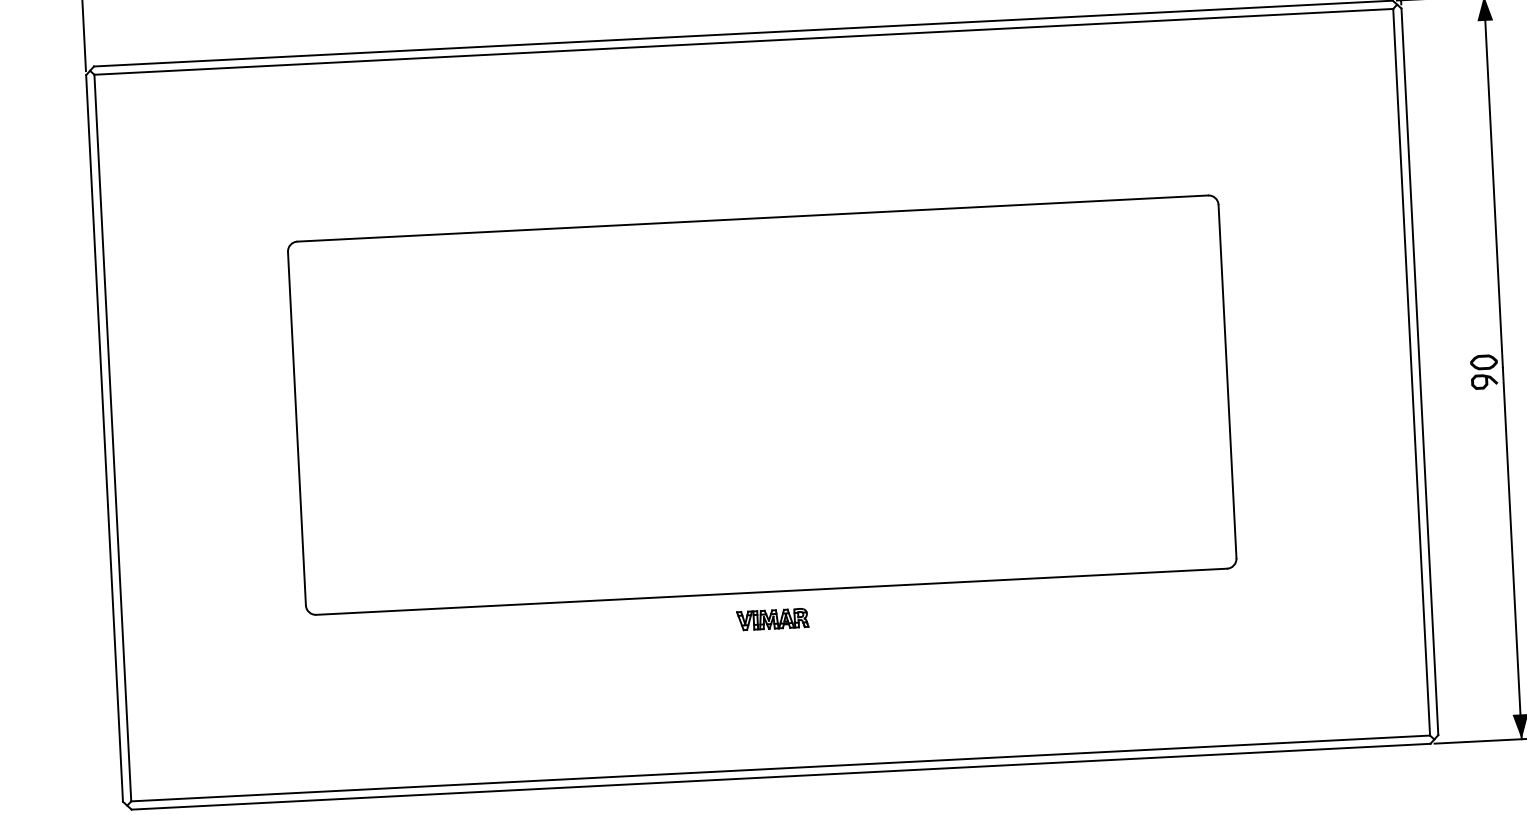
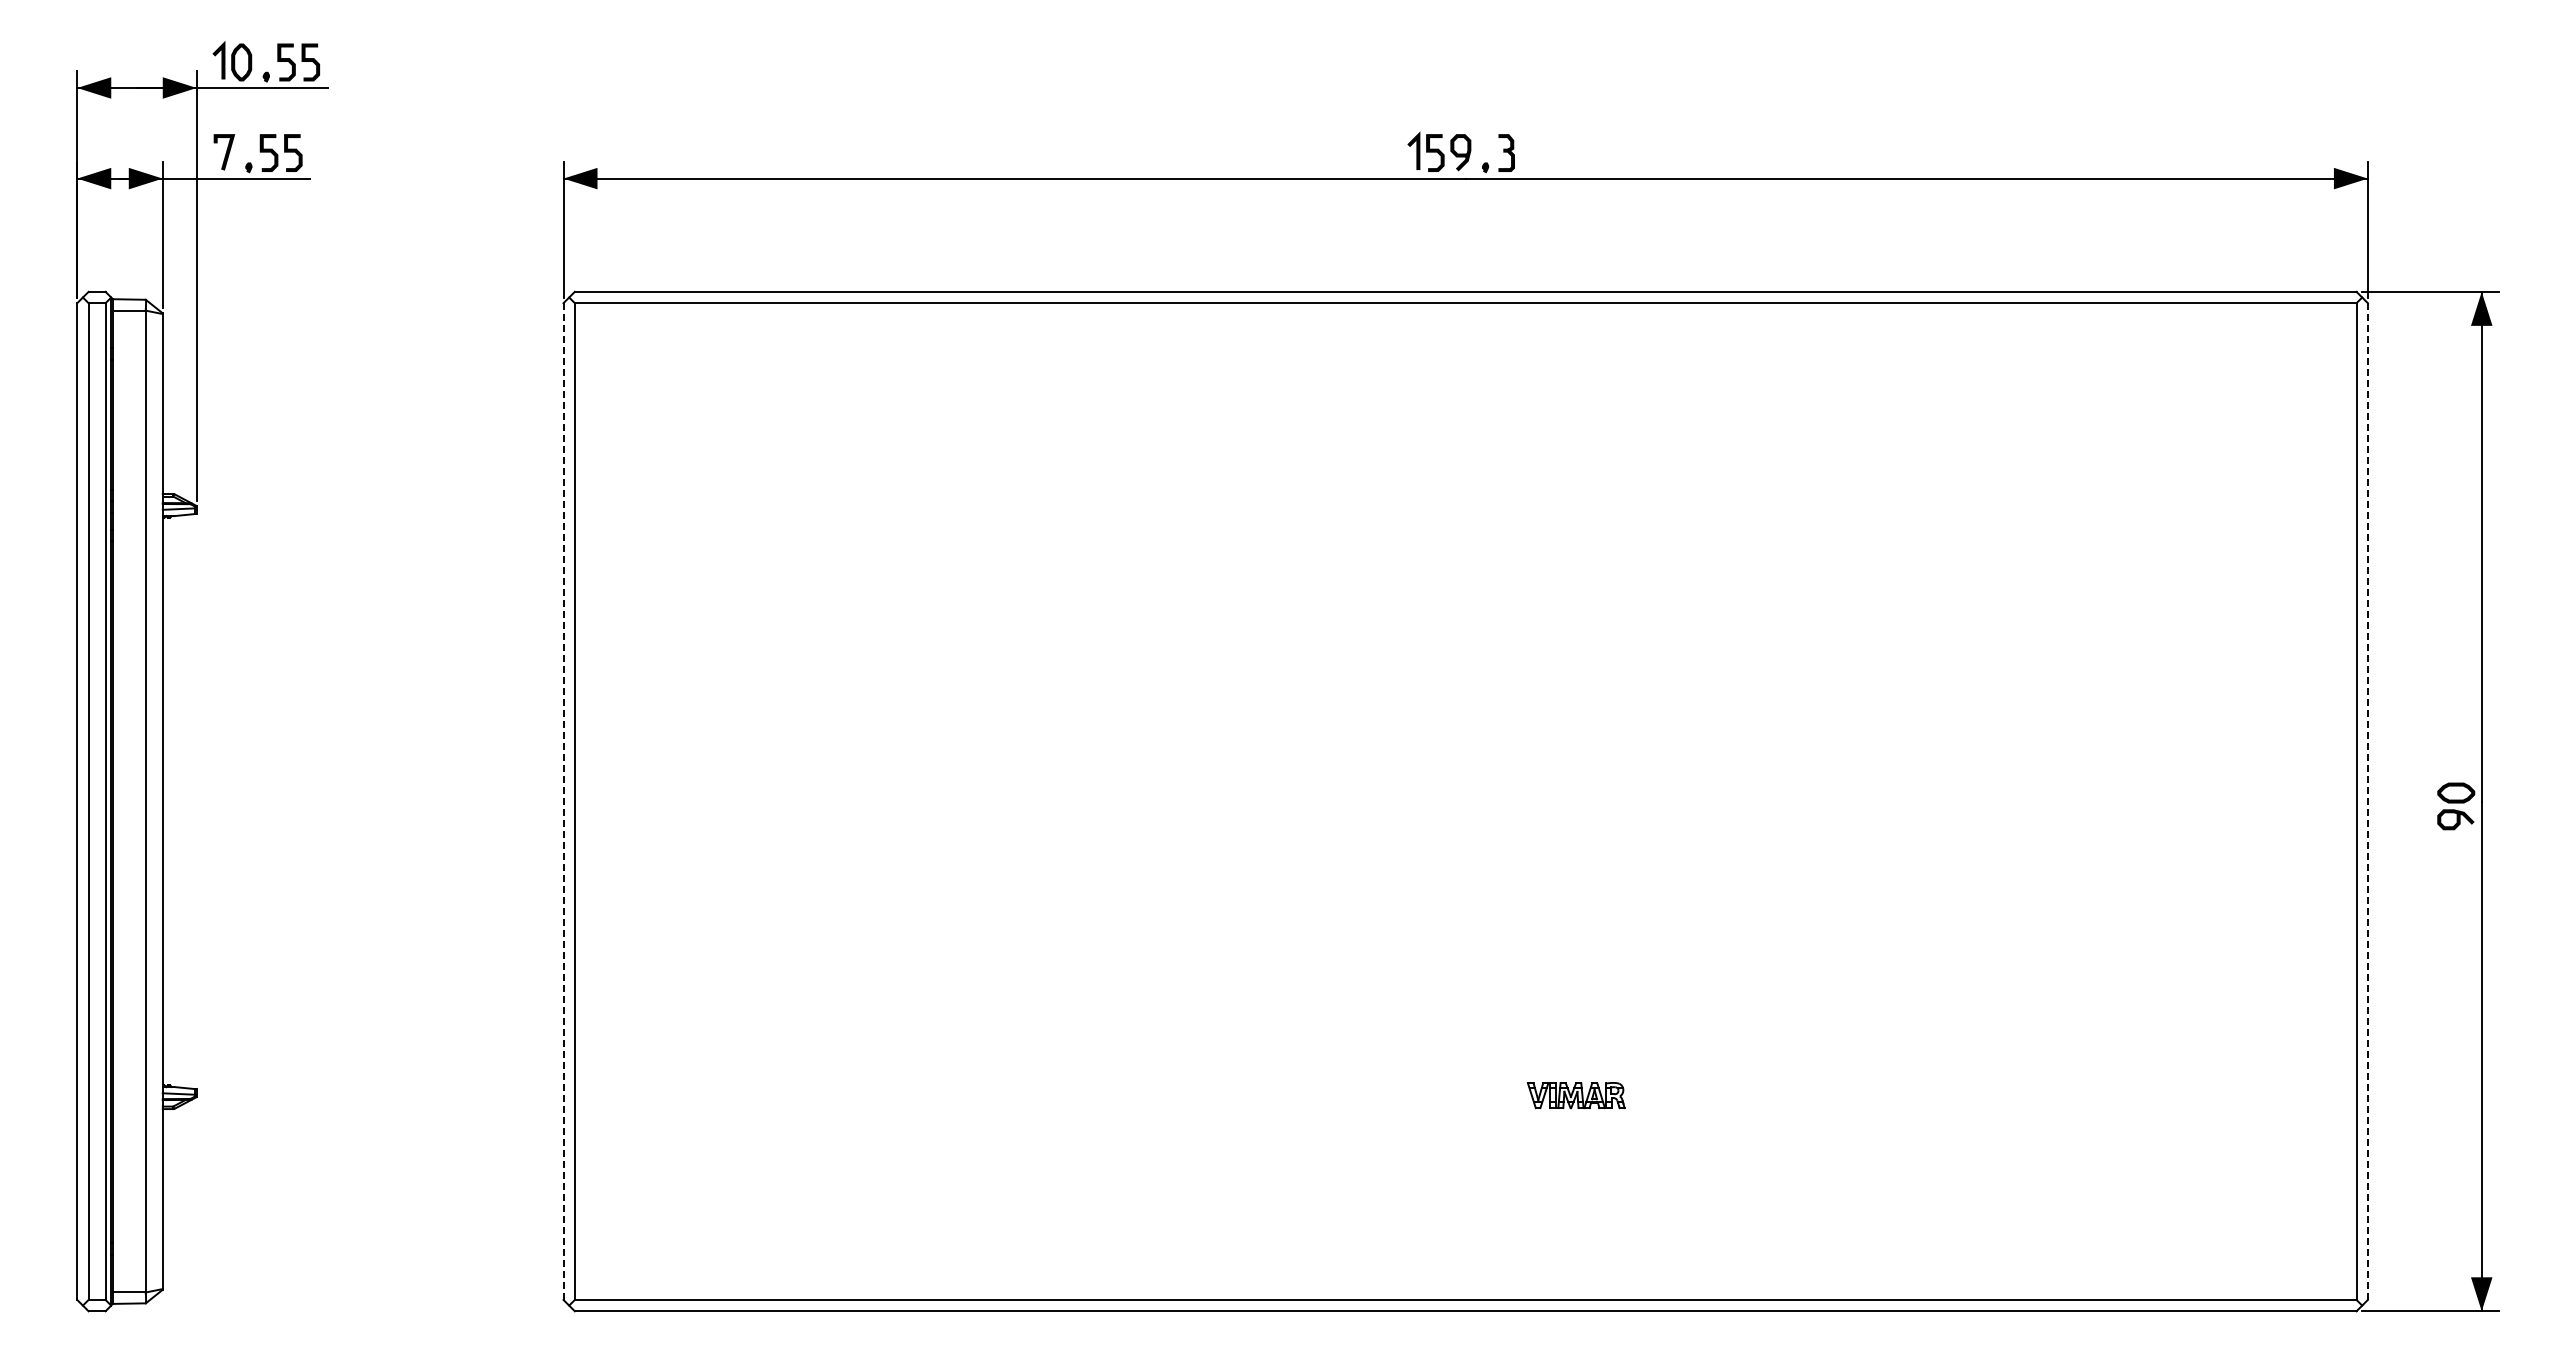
line: (1419, 371) -> (2367, 801), solid -> dashed
part: (762, 405) -> (1465, 801), removed
line: (104, 439) -> (563, 802), solid -> dashed
part: (772, 619) -> (1576, 1095), moved

